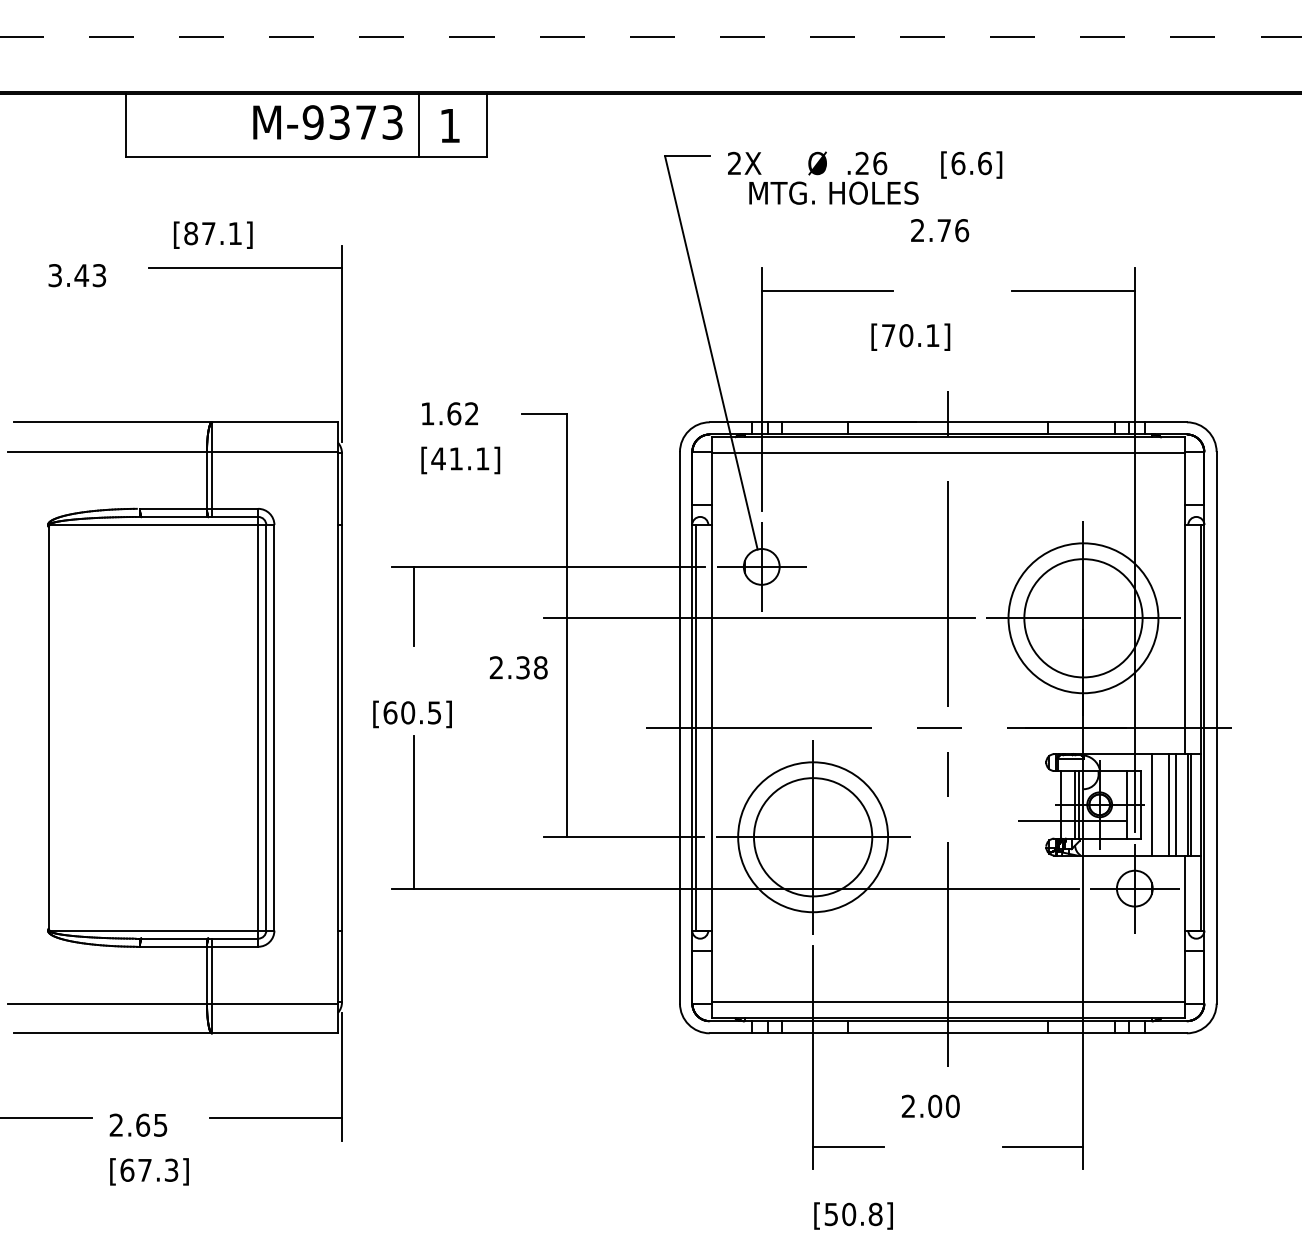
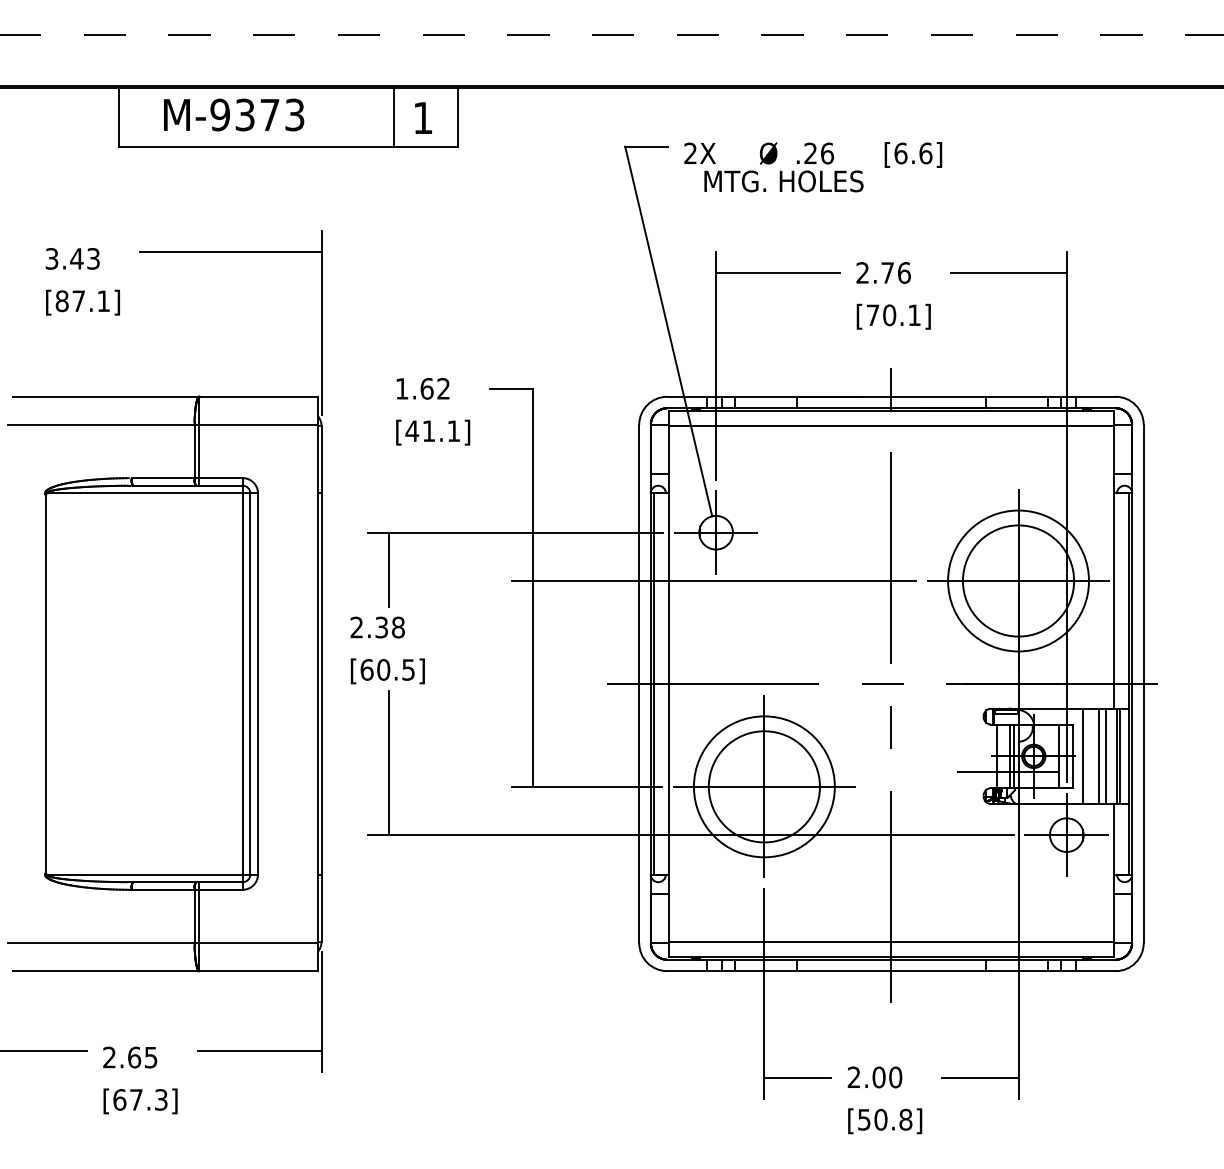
text: (327, 122) -> (233, 114), moved
text: (940, 230) -> (884, 272), moved
text: (212, 234) -> (82, 302), moved
text: (910, 336) -> (893, 316), moved
text: (518, 667) -> (377, 627), moved
text: (930, 1105) -> (874, 1076), moved
text: (853, 1215) -> (885, 1120), moved

